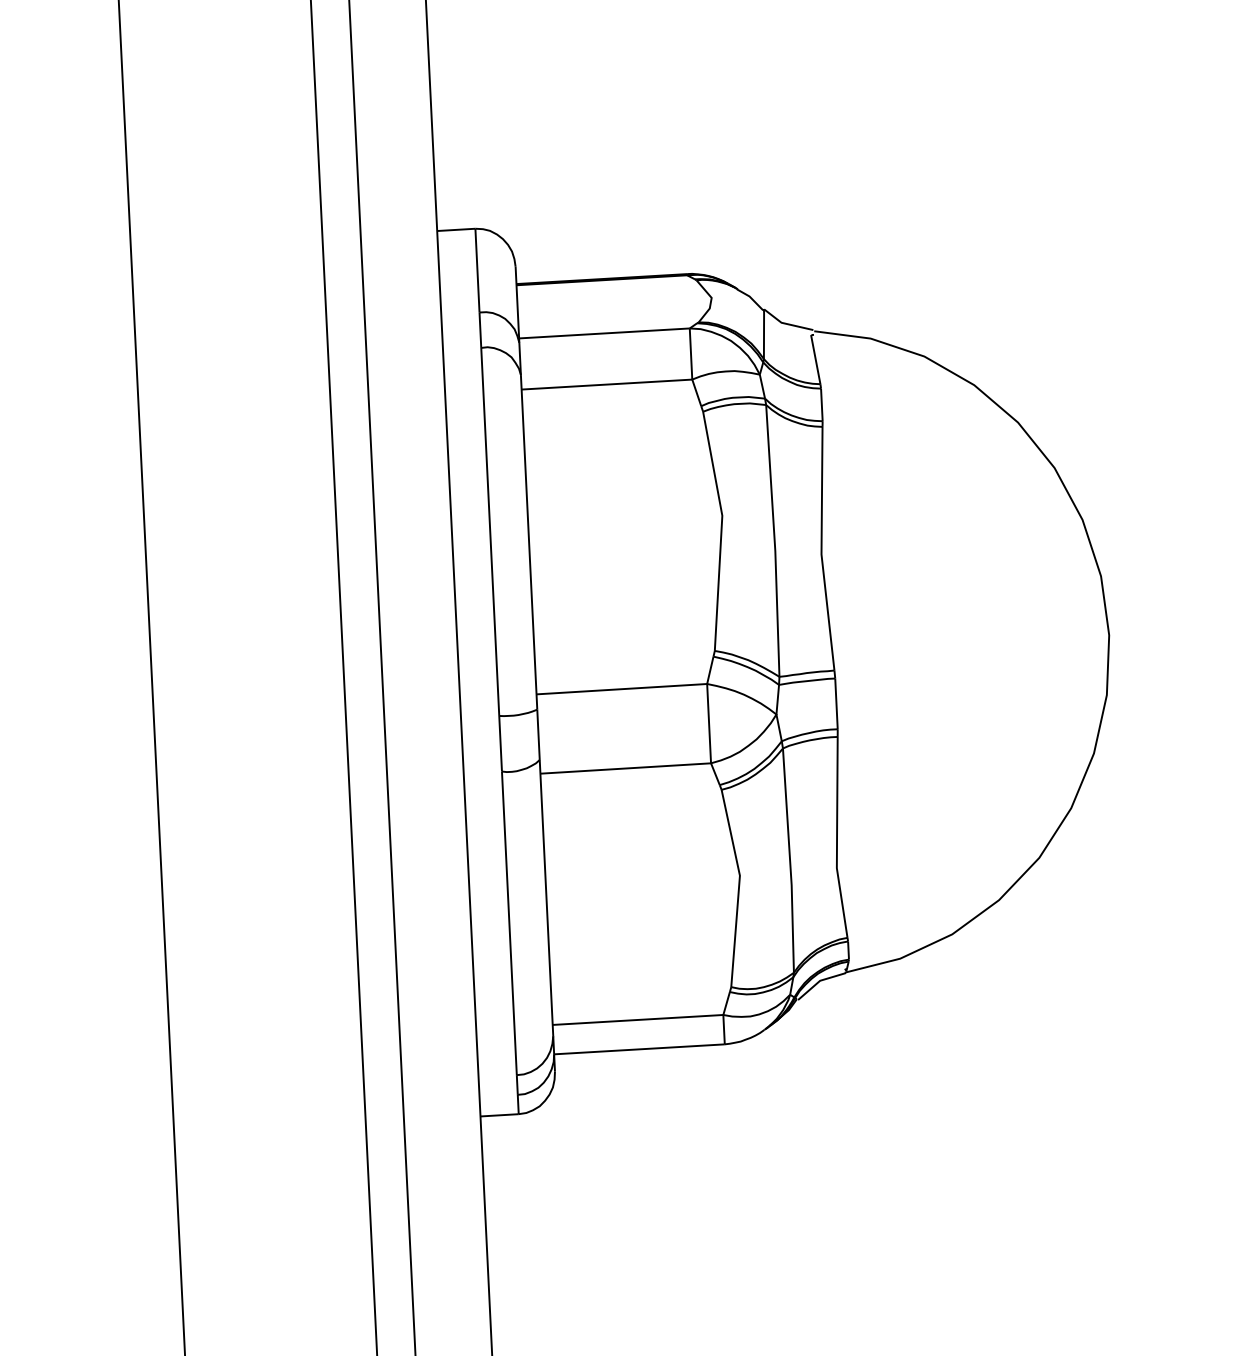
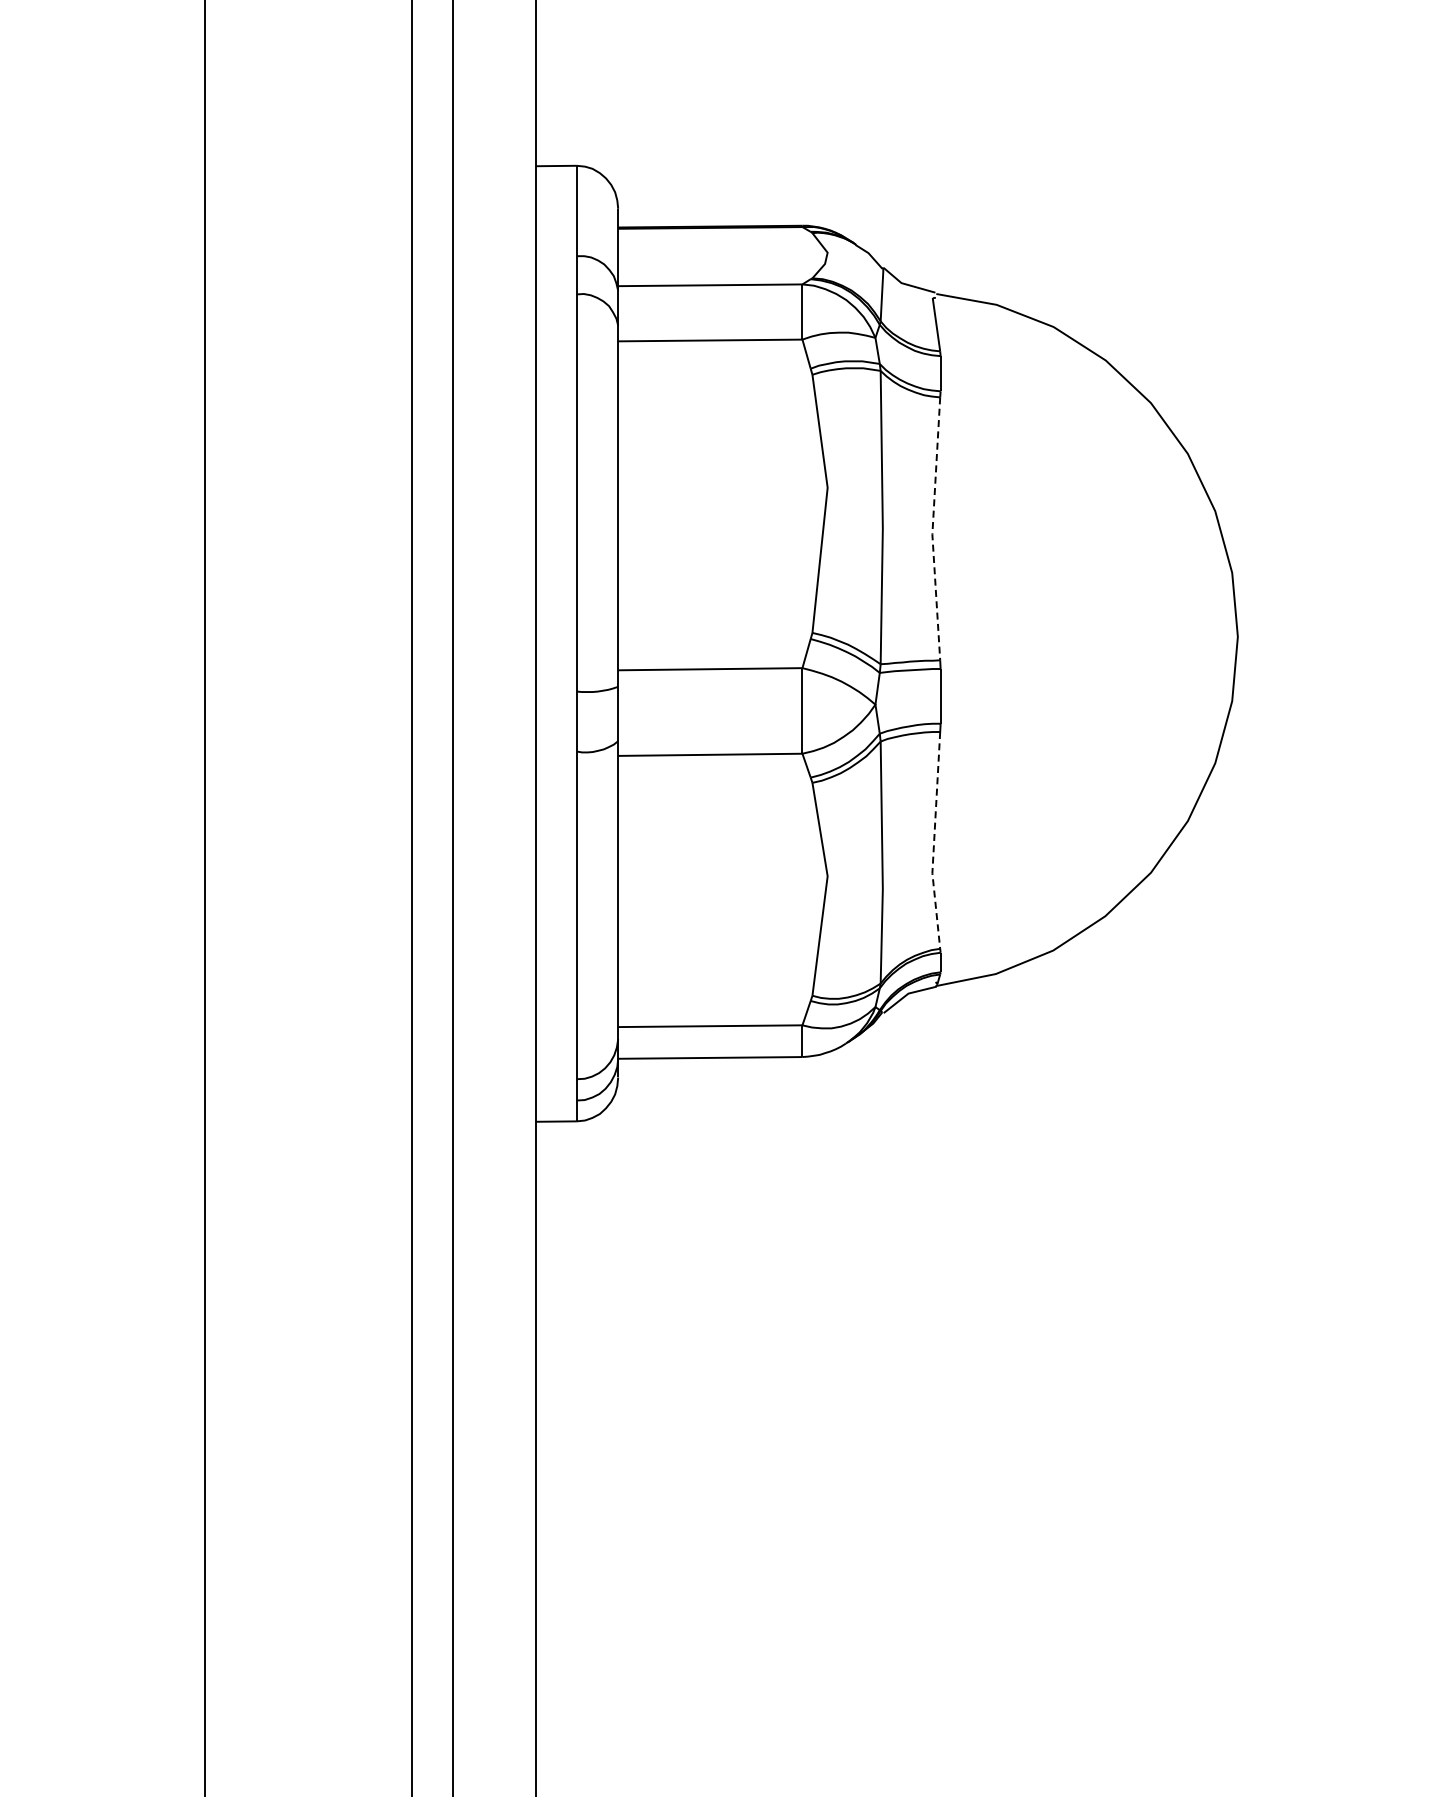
line: (821, 549) -> (932, 529), solid -> dashed
line: (837, 838) -> (934, 841), solid -> dashed

